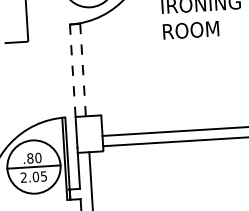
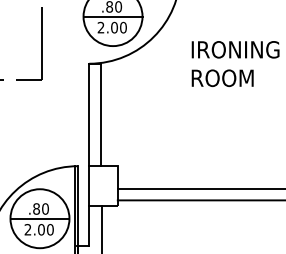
line: (82, 70) -> (100, 115), dashed -> solid
line: (72, 71) -> (89, 115), dashed -> solid
text: (43, 176) -> (49, 229), 2.05 -> 2.00

